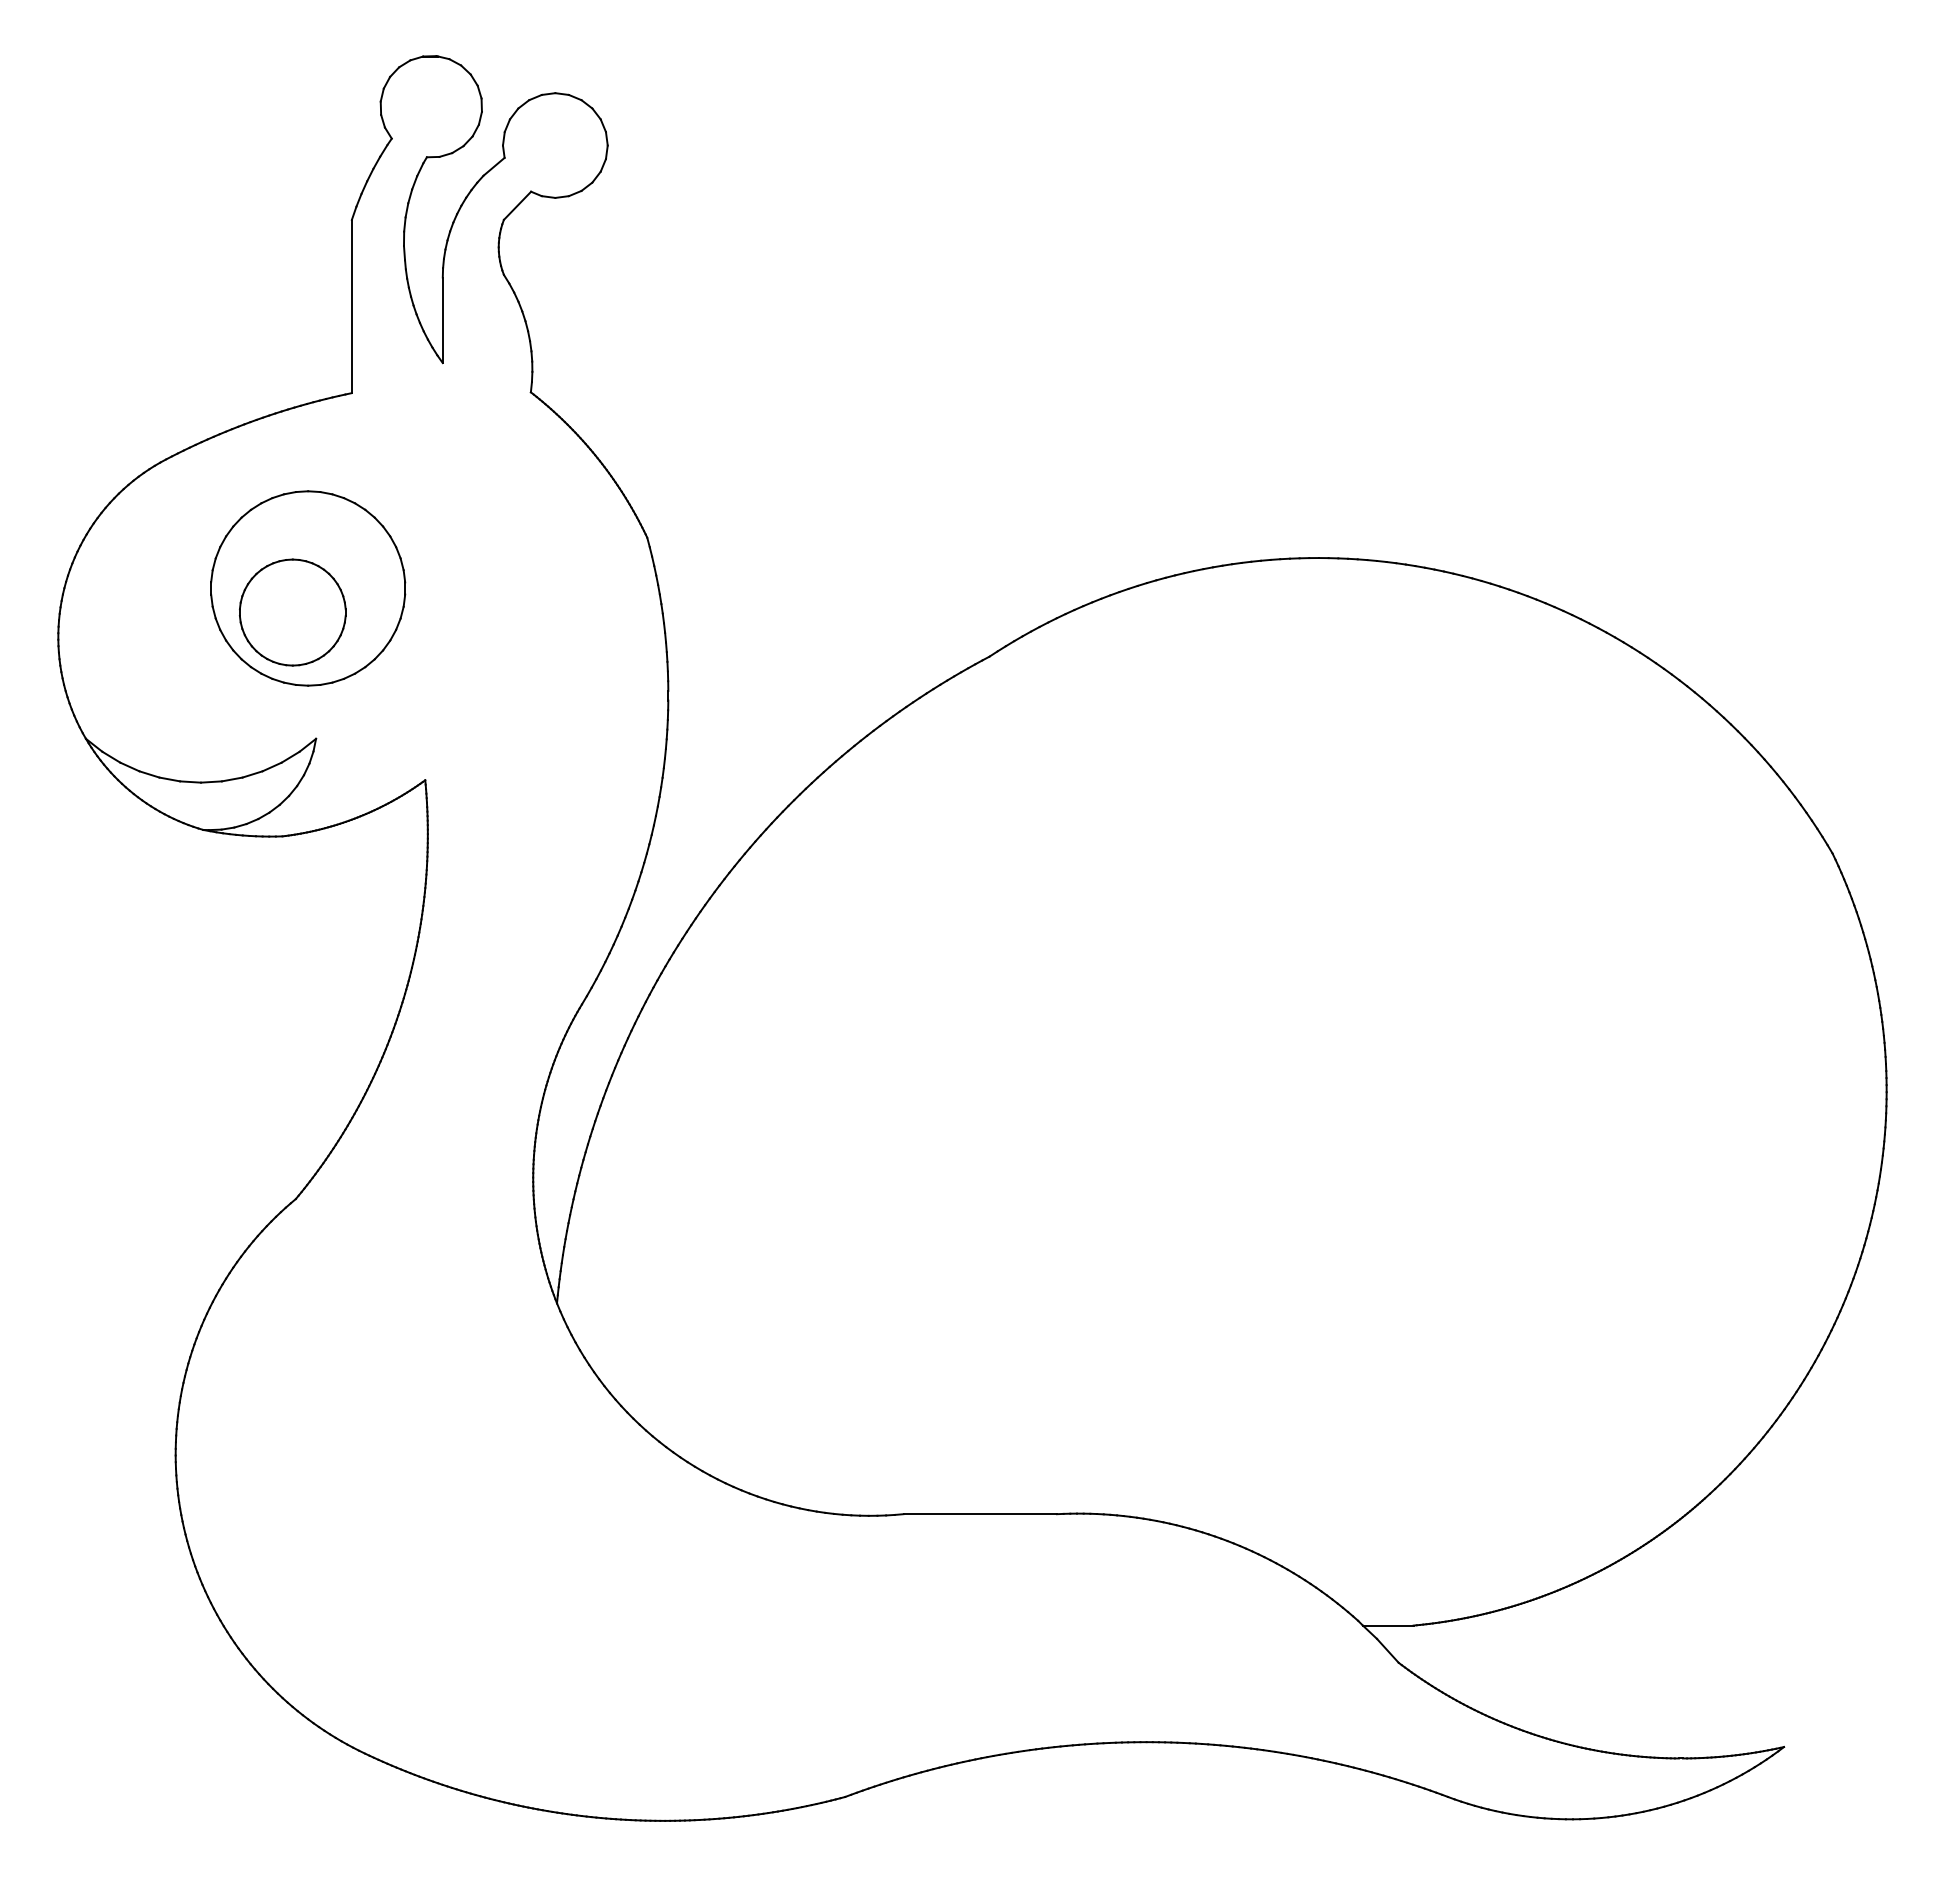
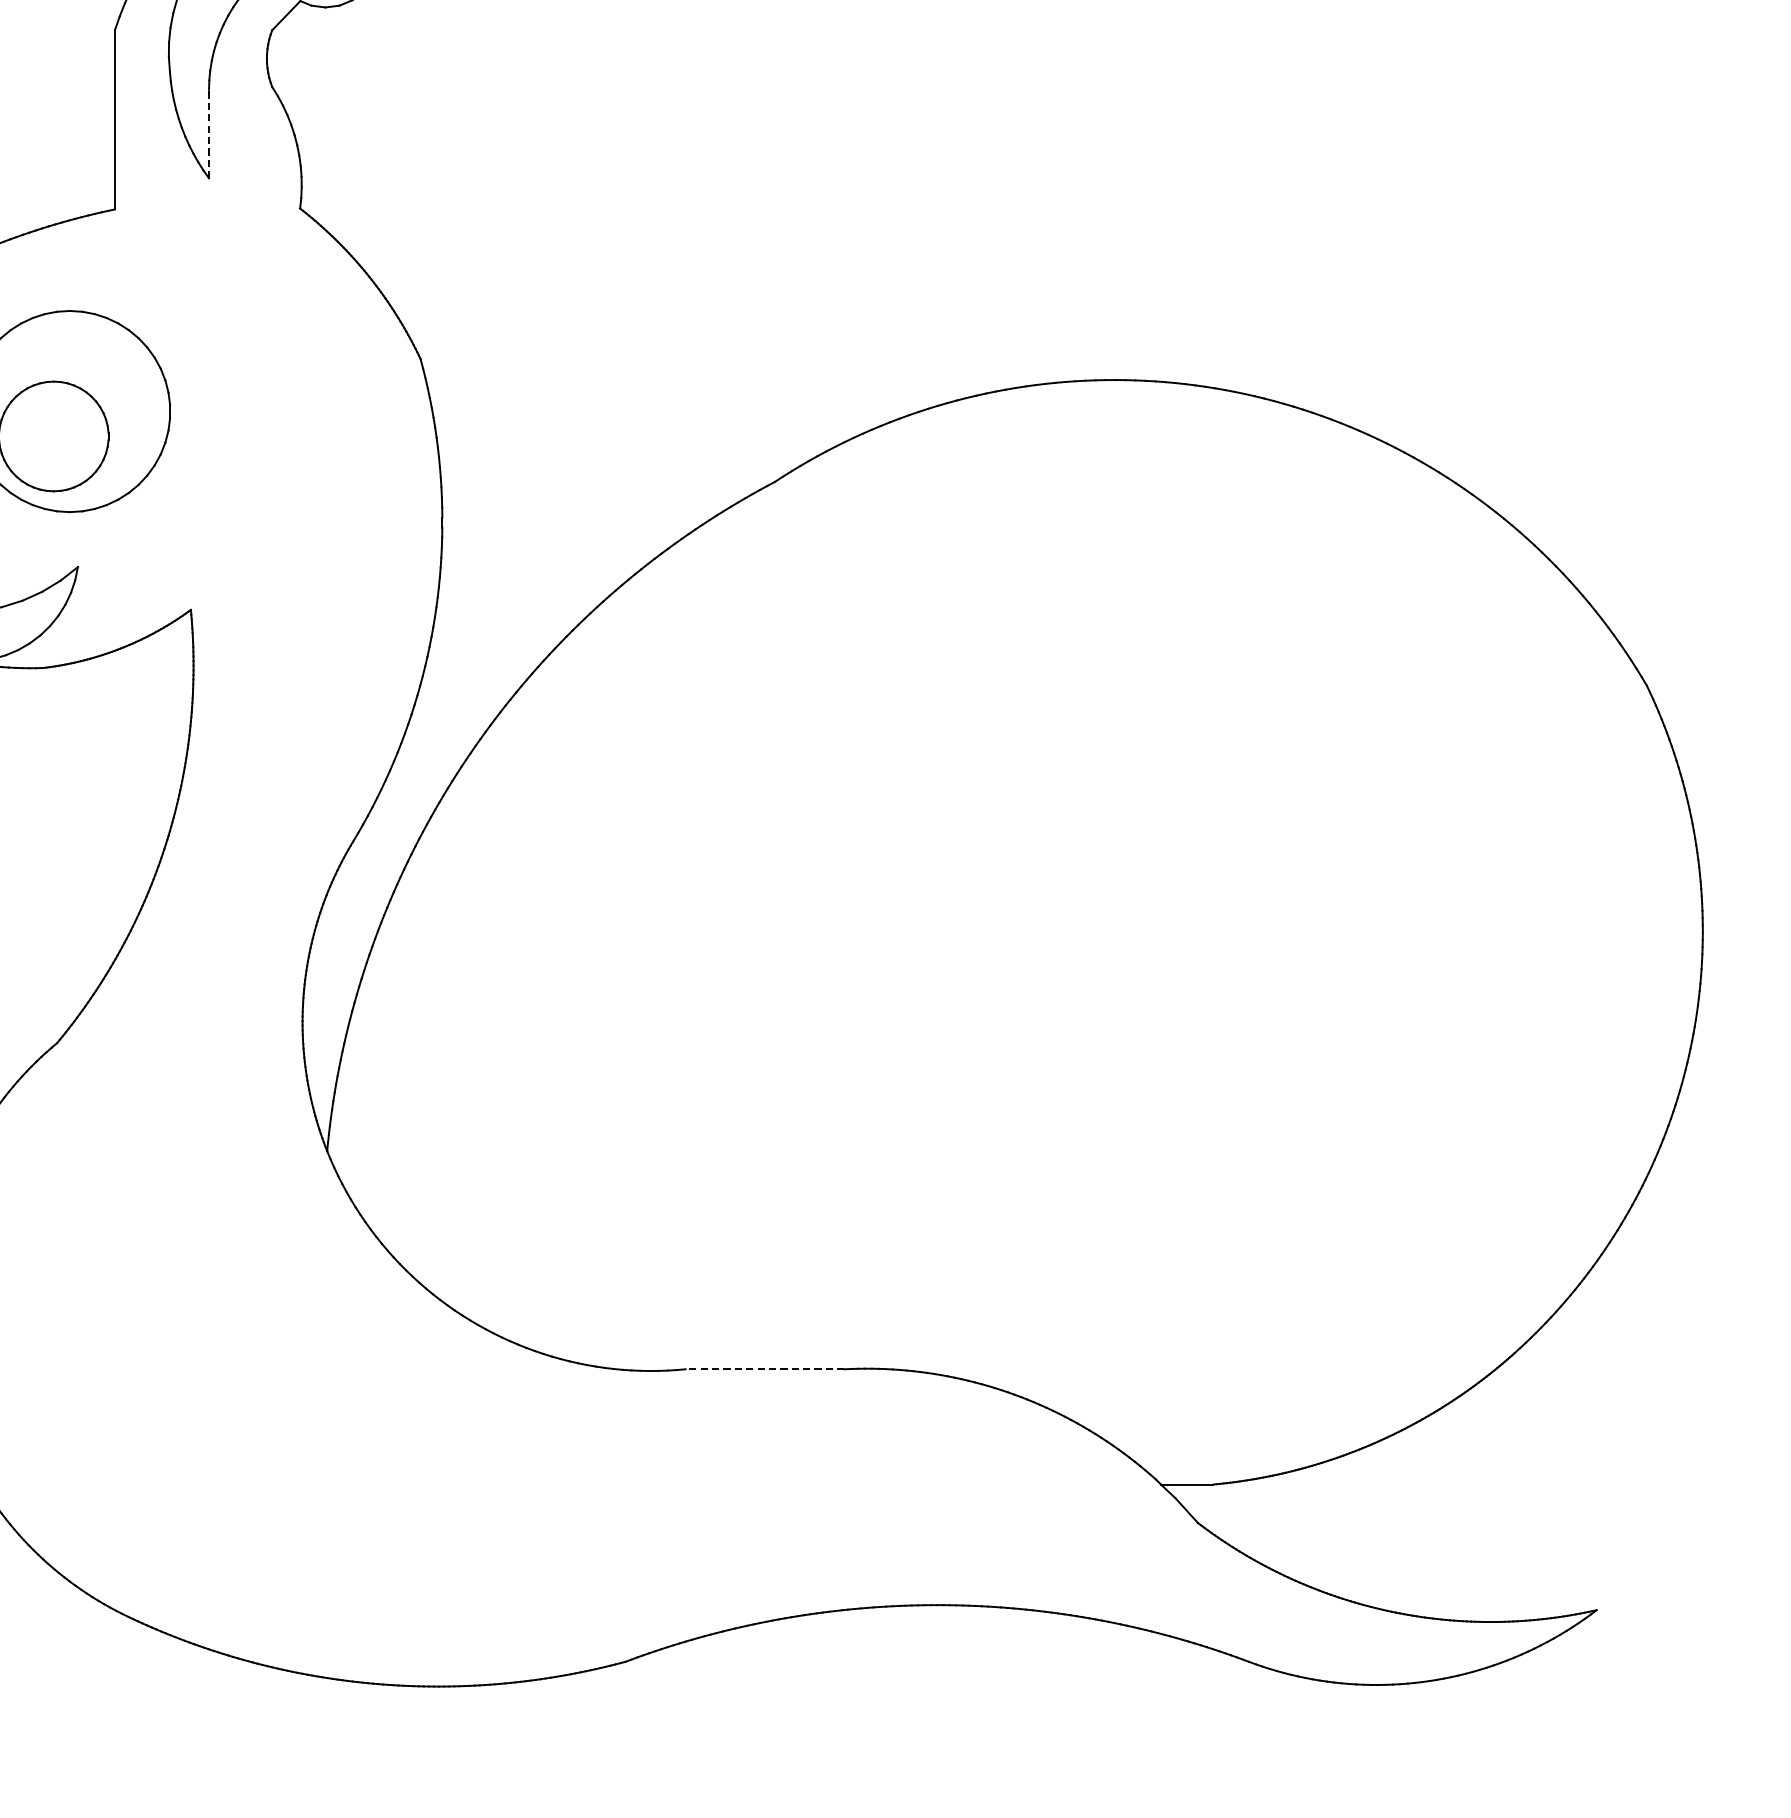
line: (442, 320) -> (208, 134), solid -> dashed
line: (980, 1514) -> (765, 1369), solid -> dashed

